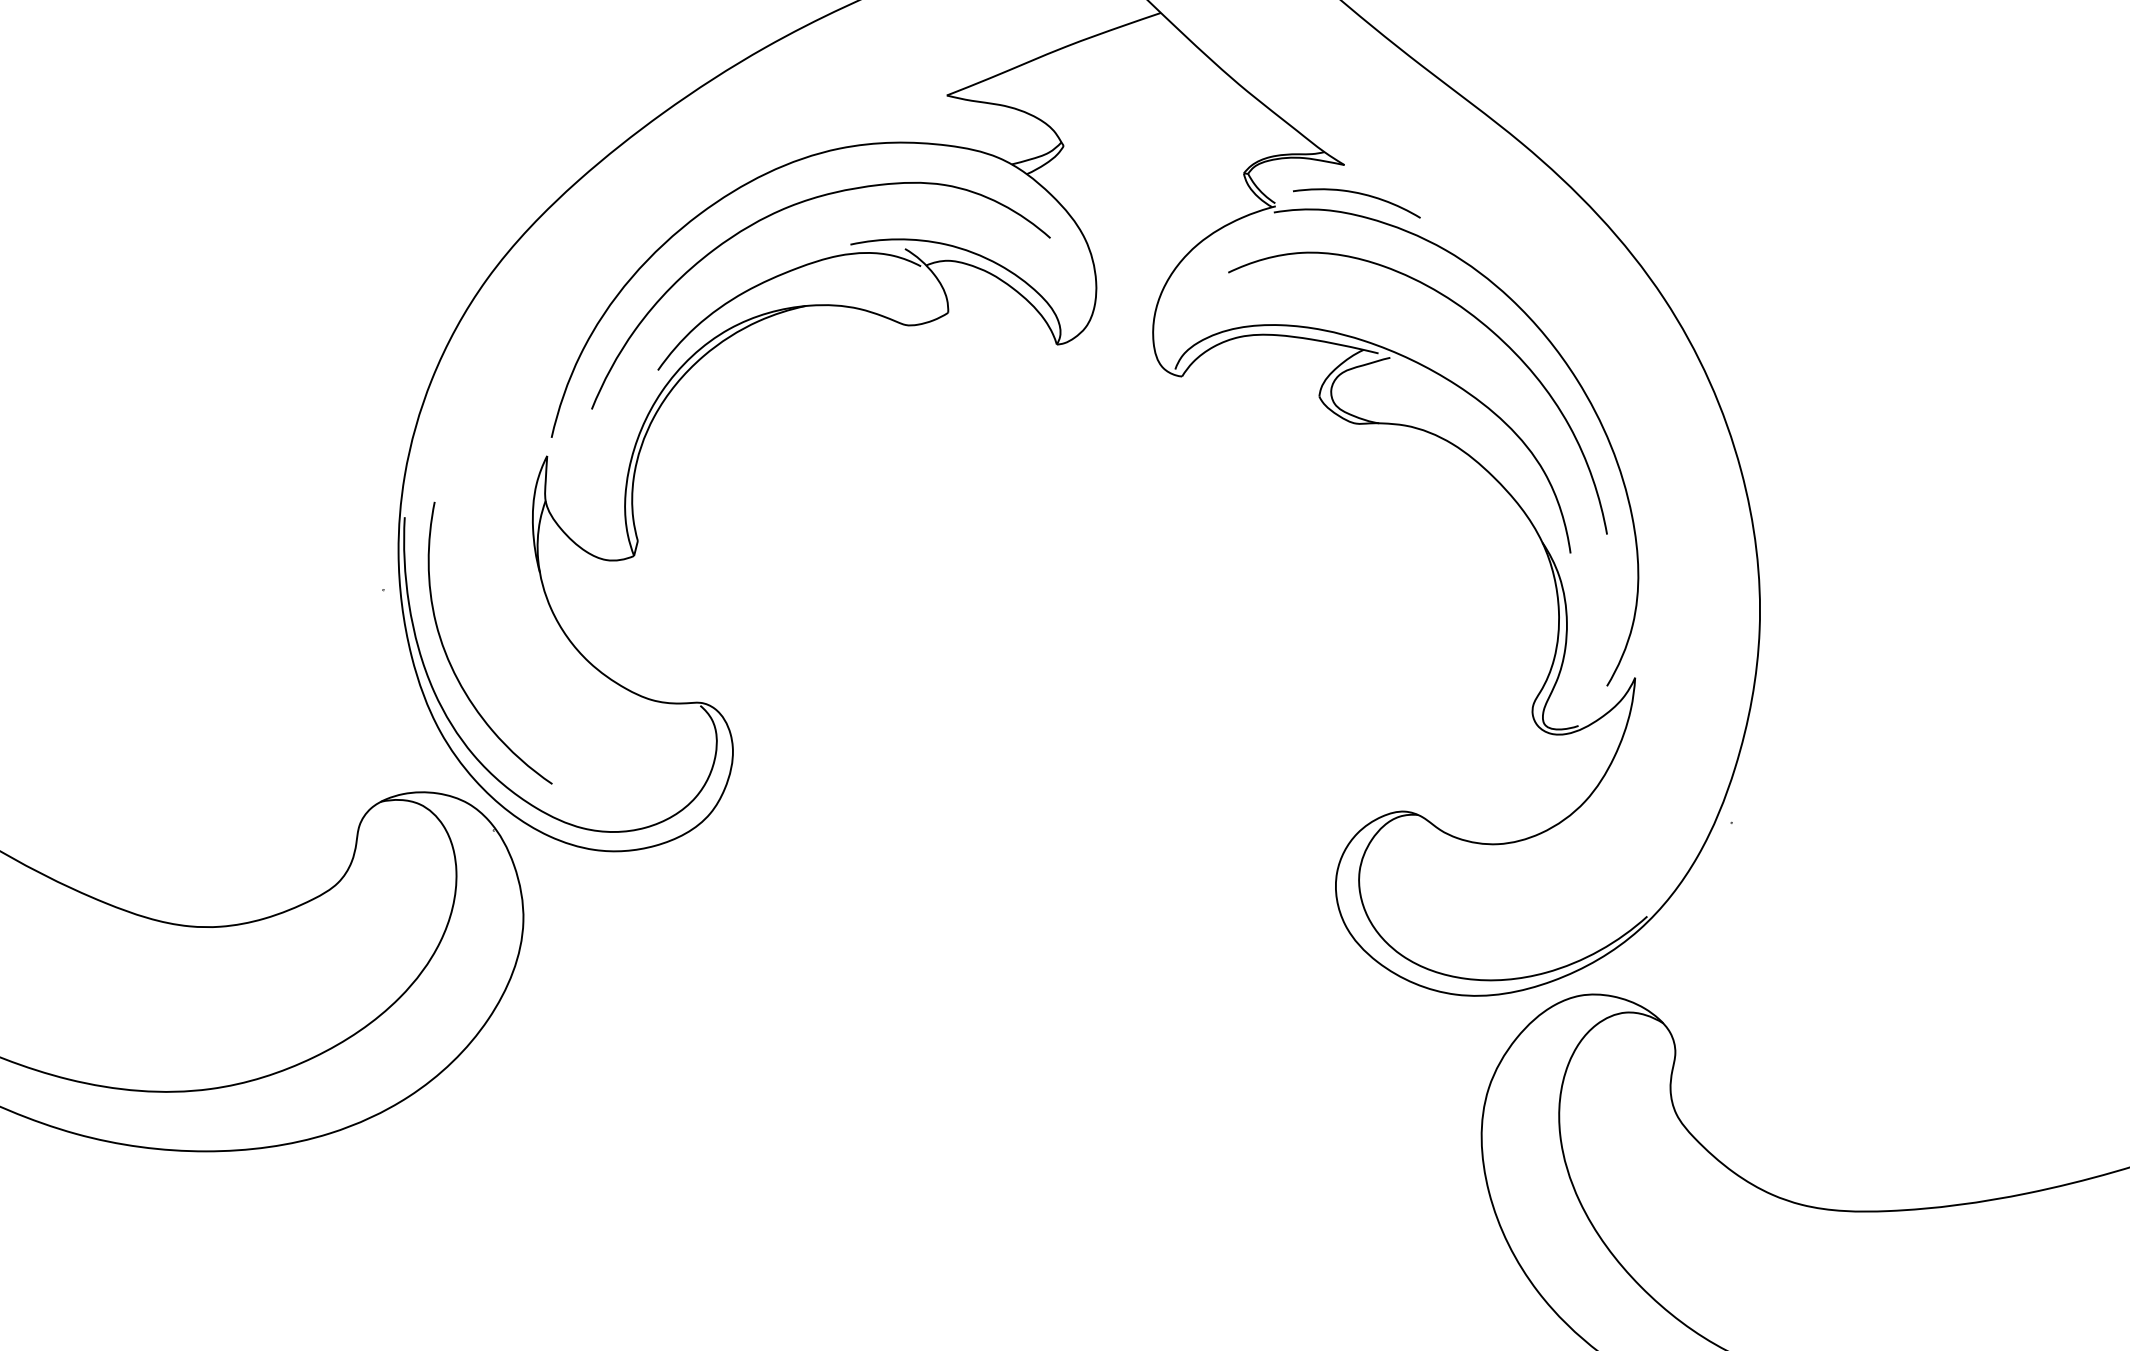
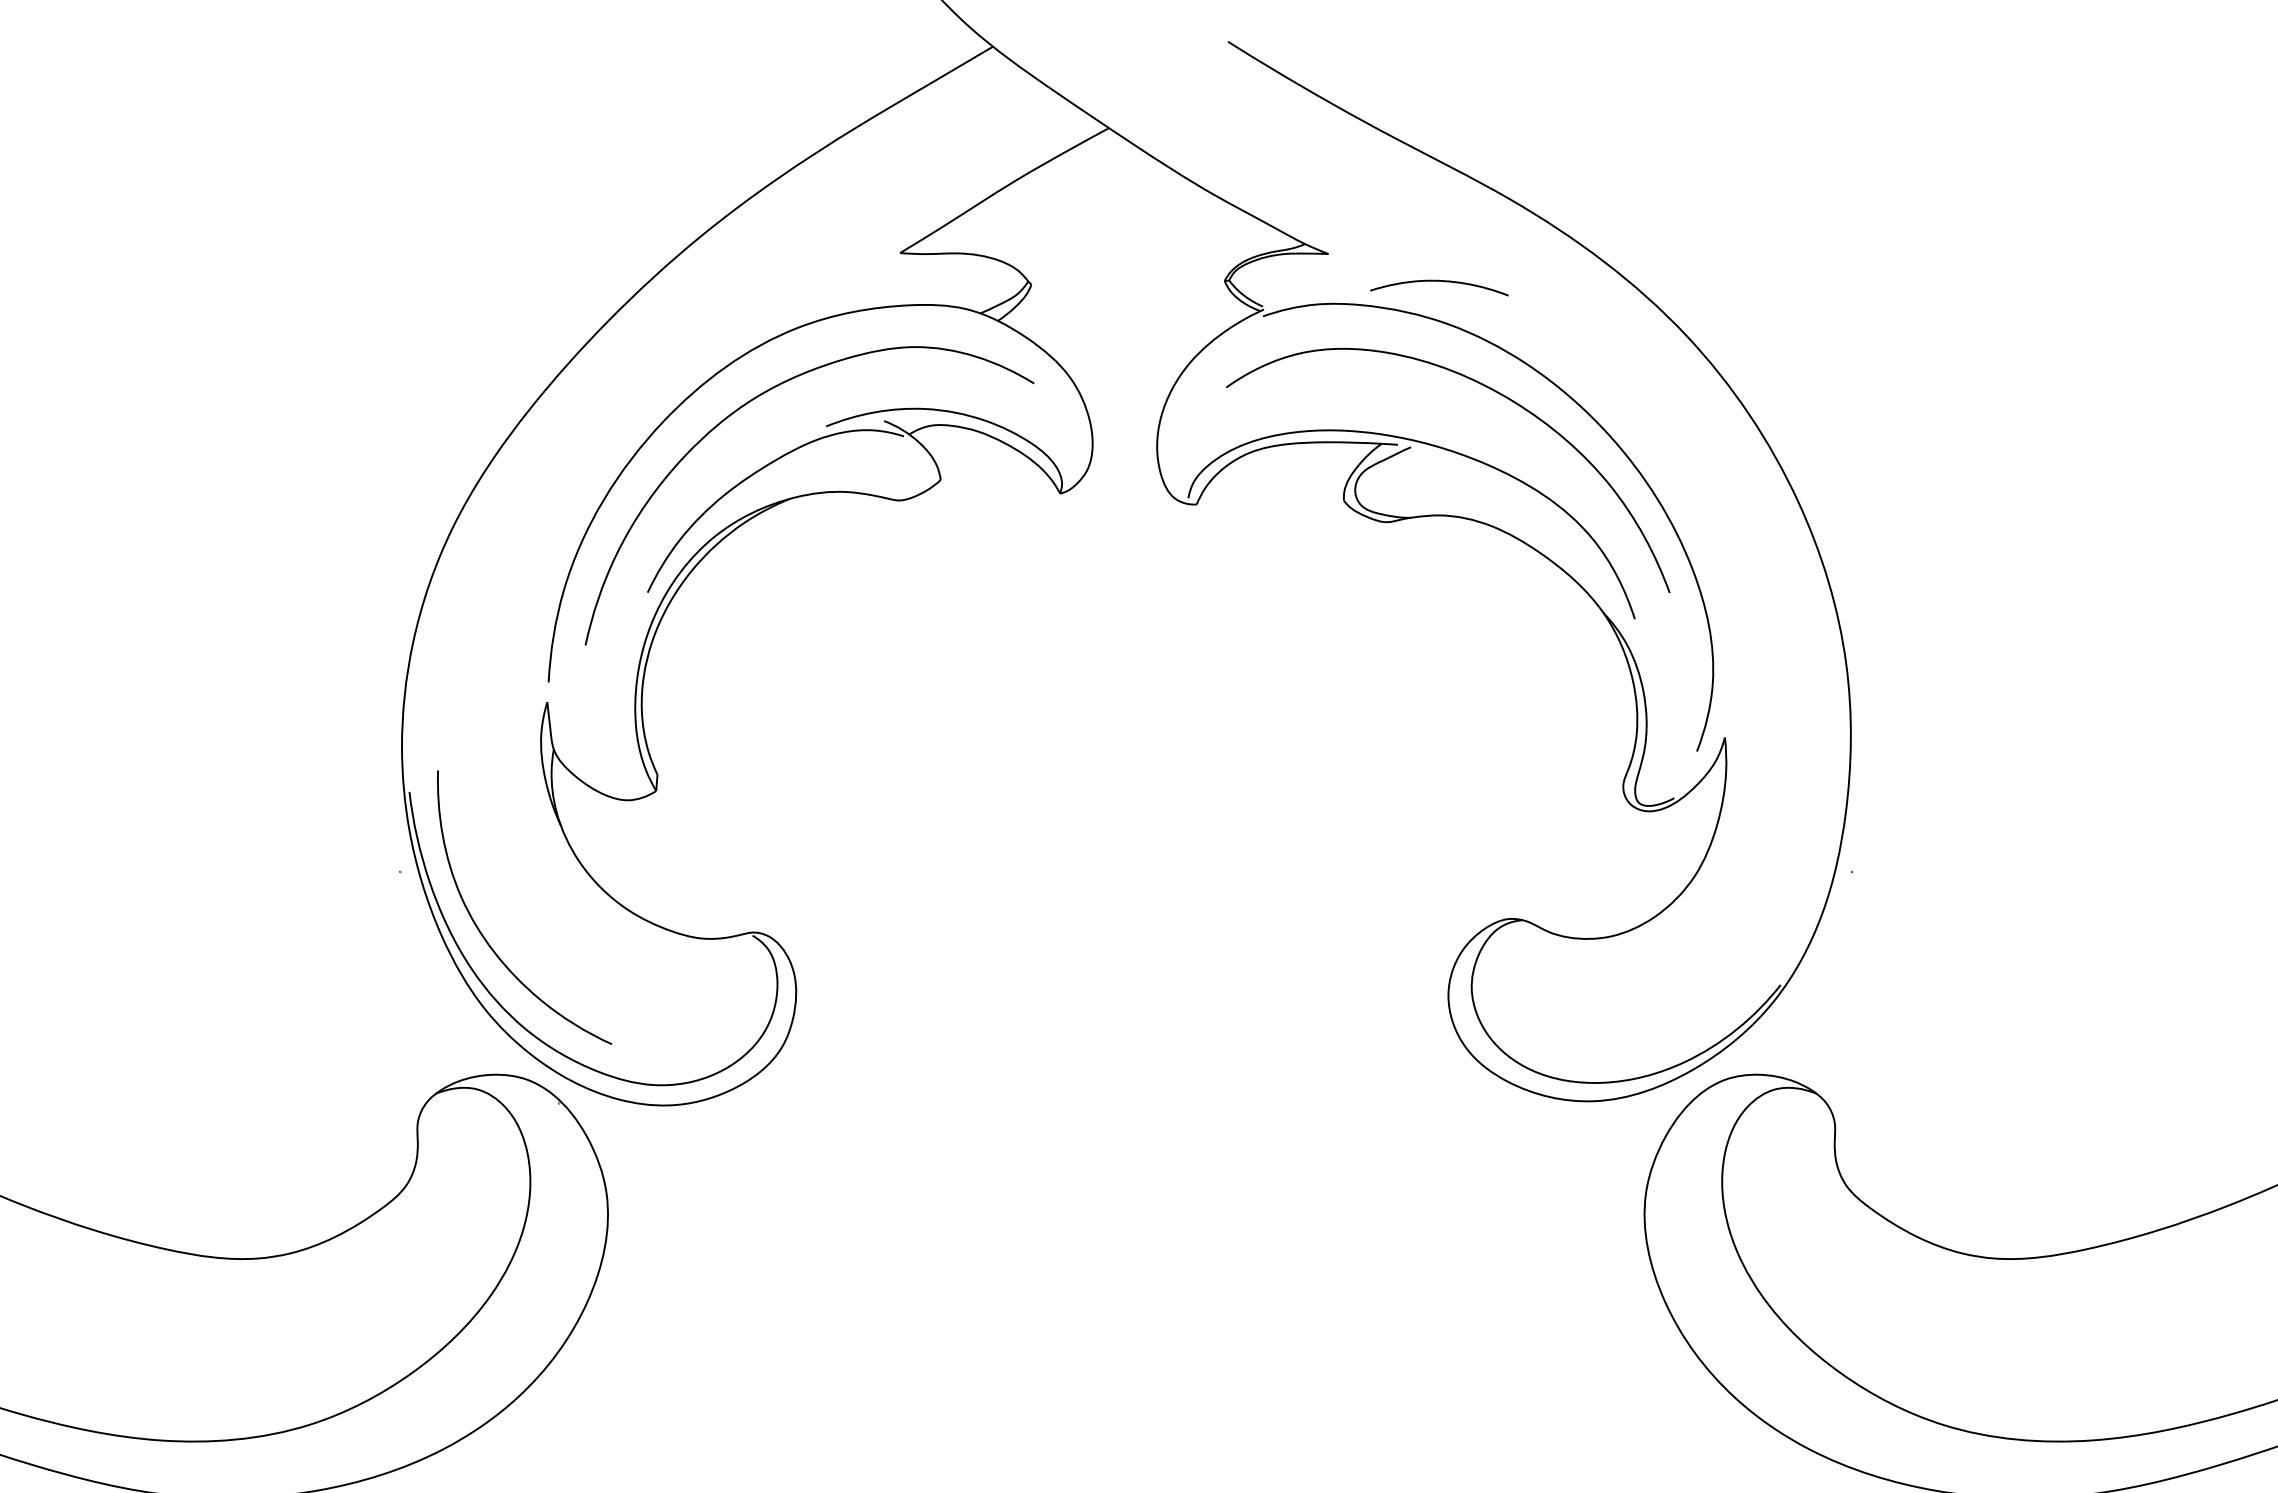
curve: (1358, 193) -> (1439, 281), moved

